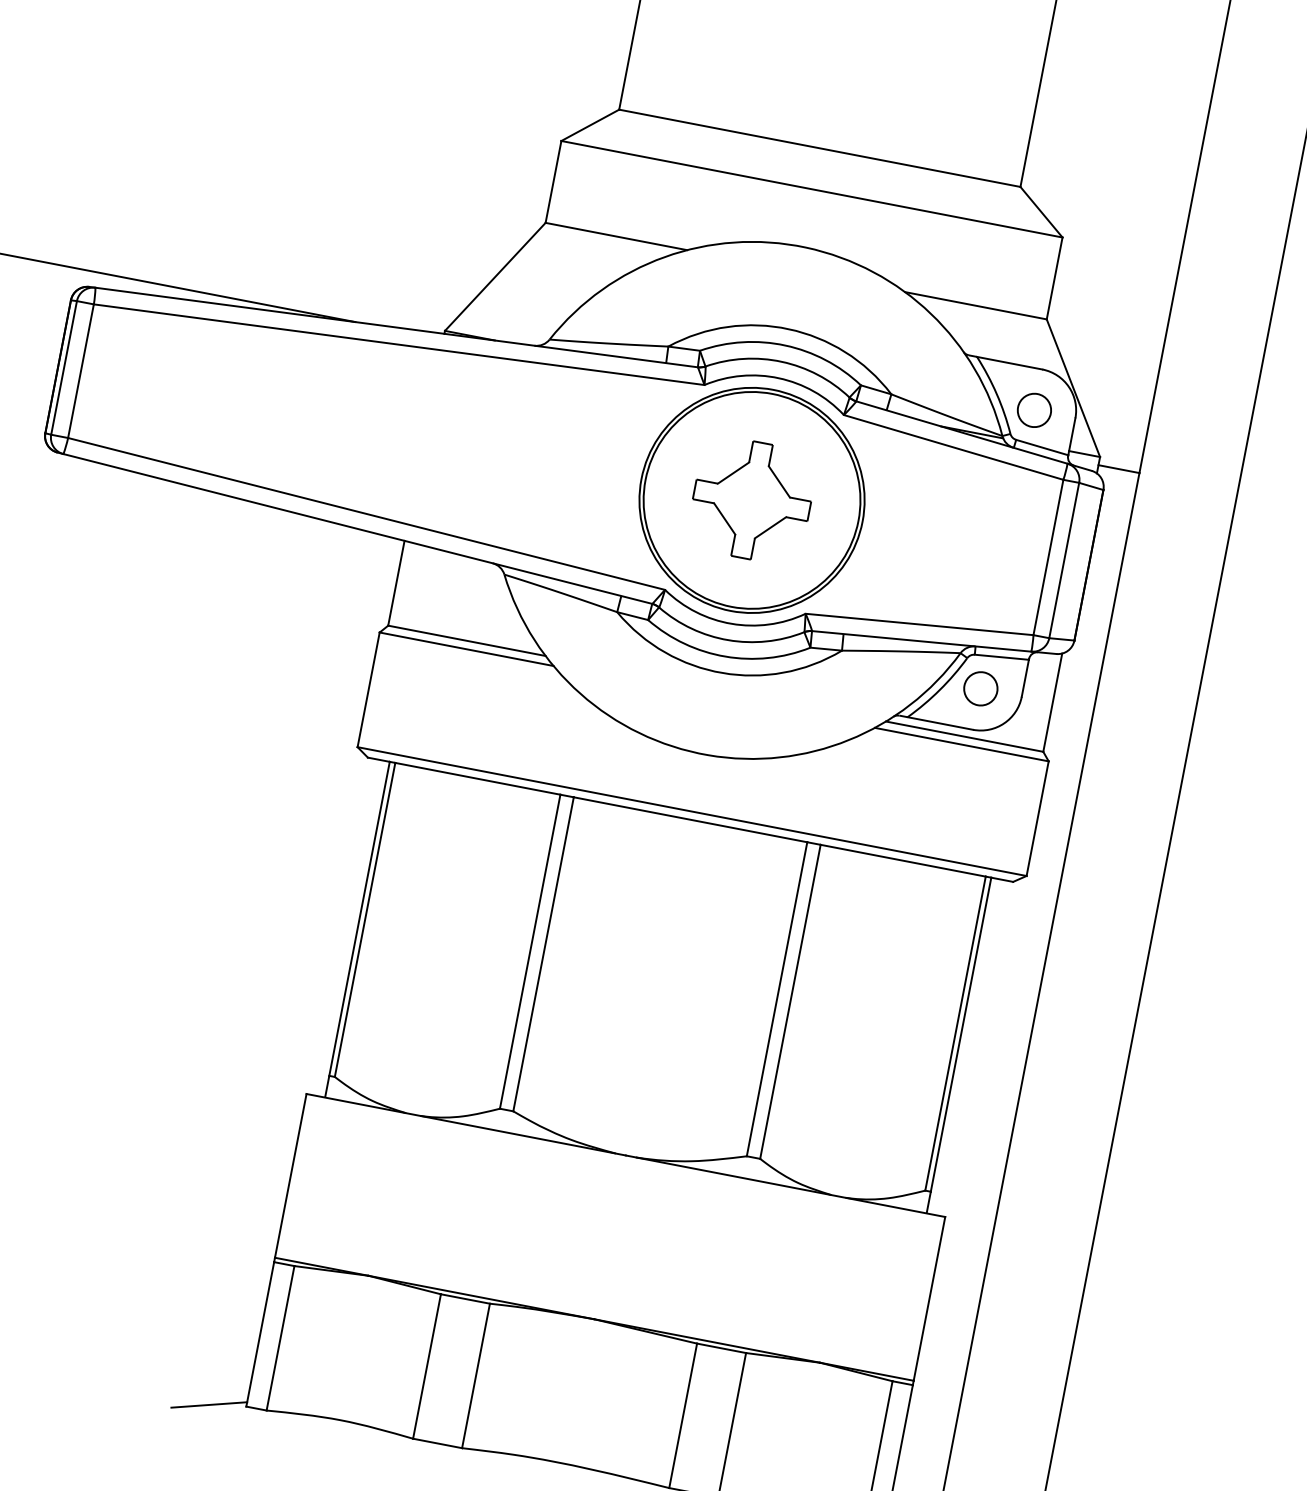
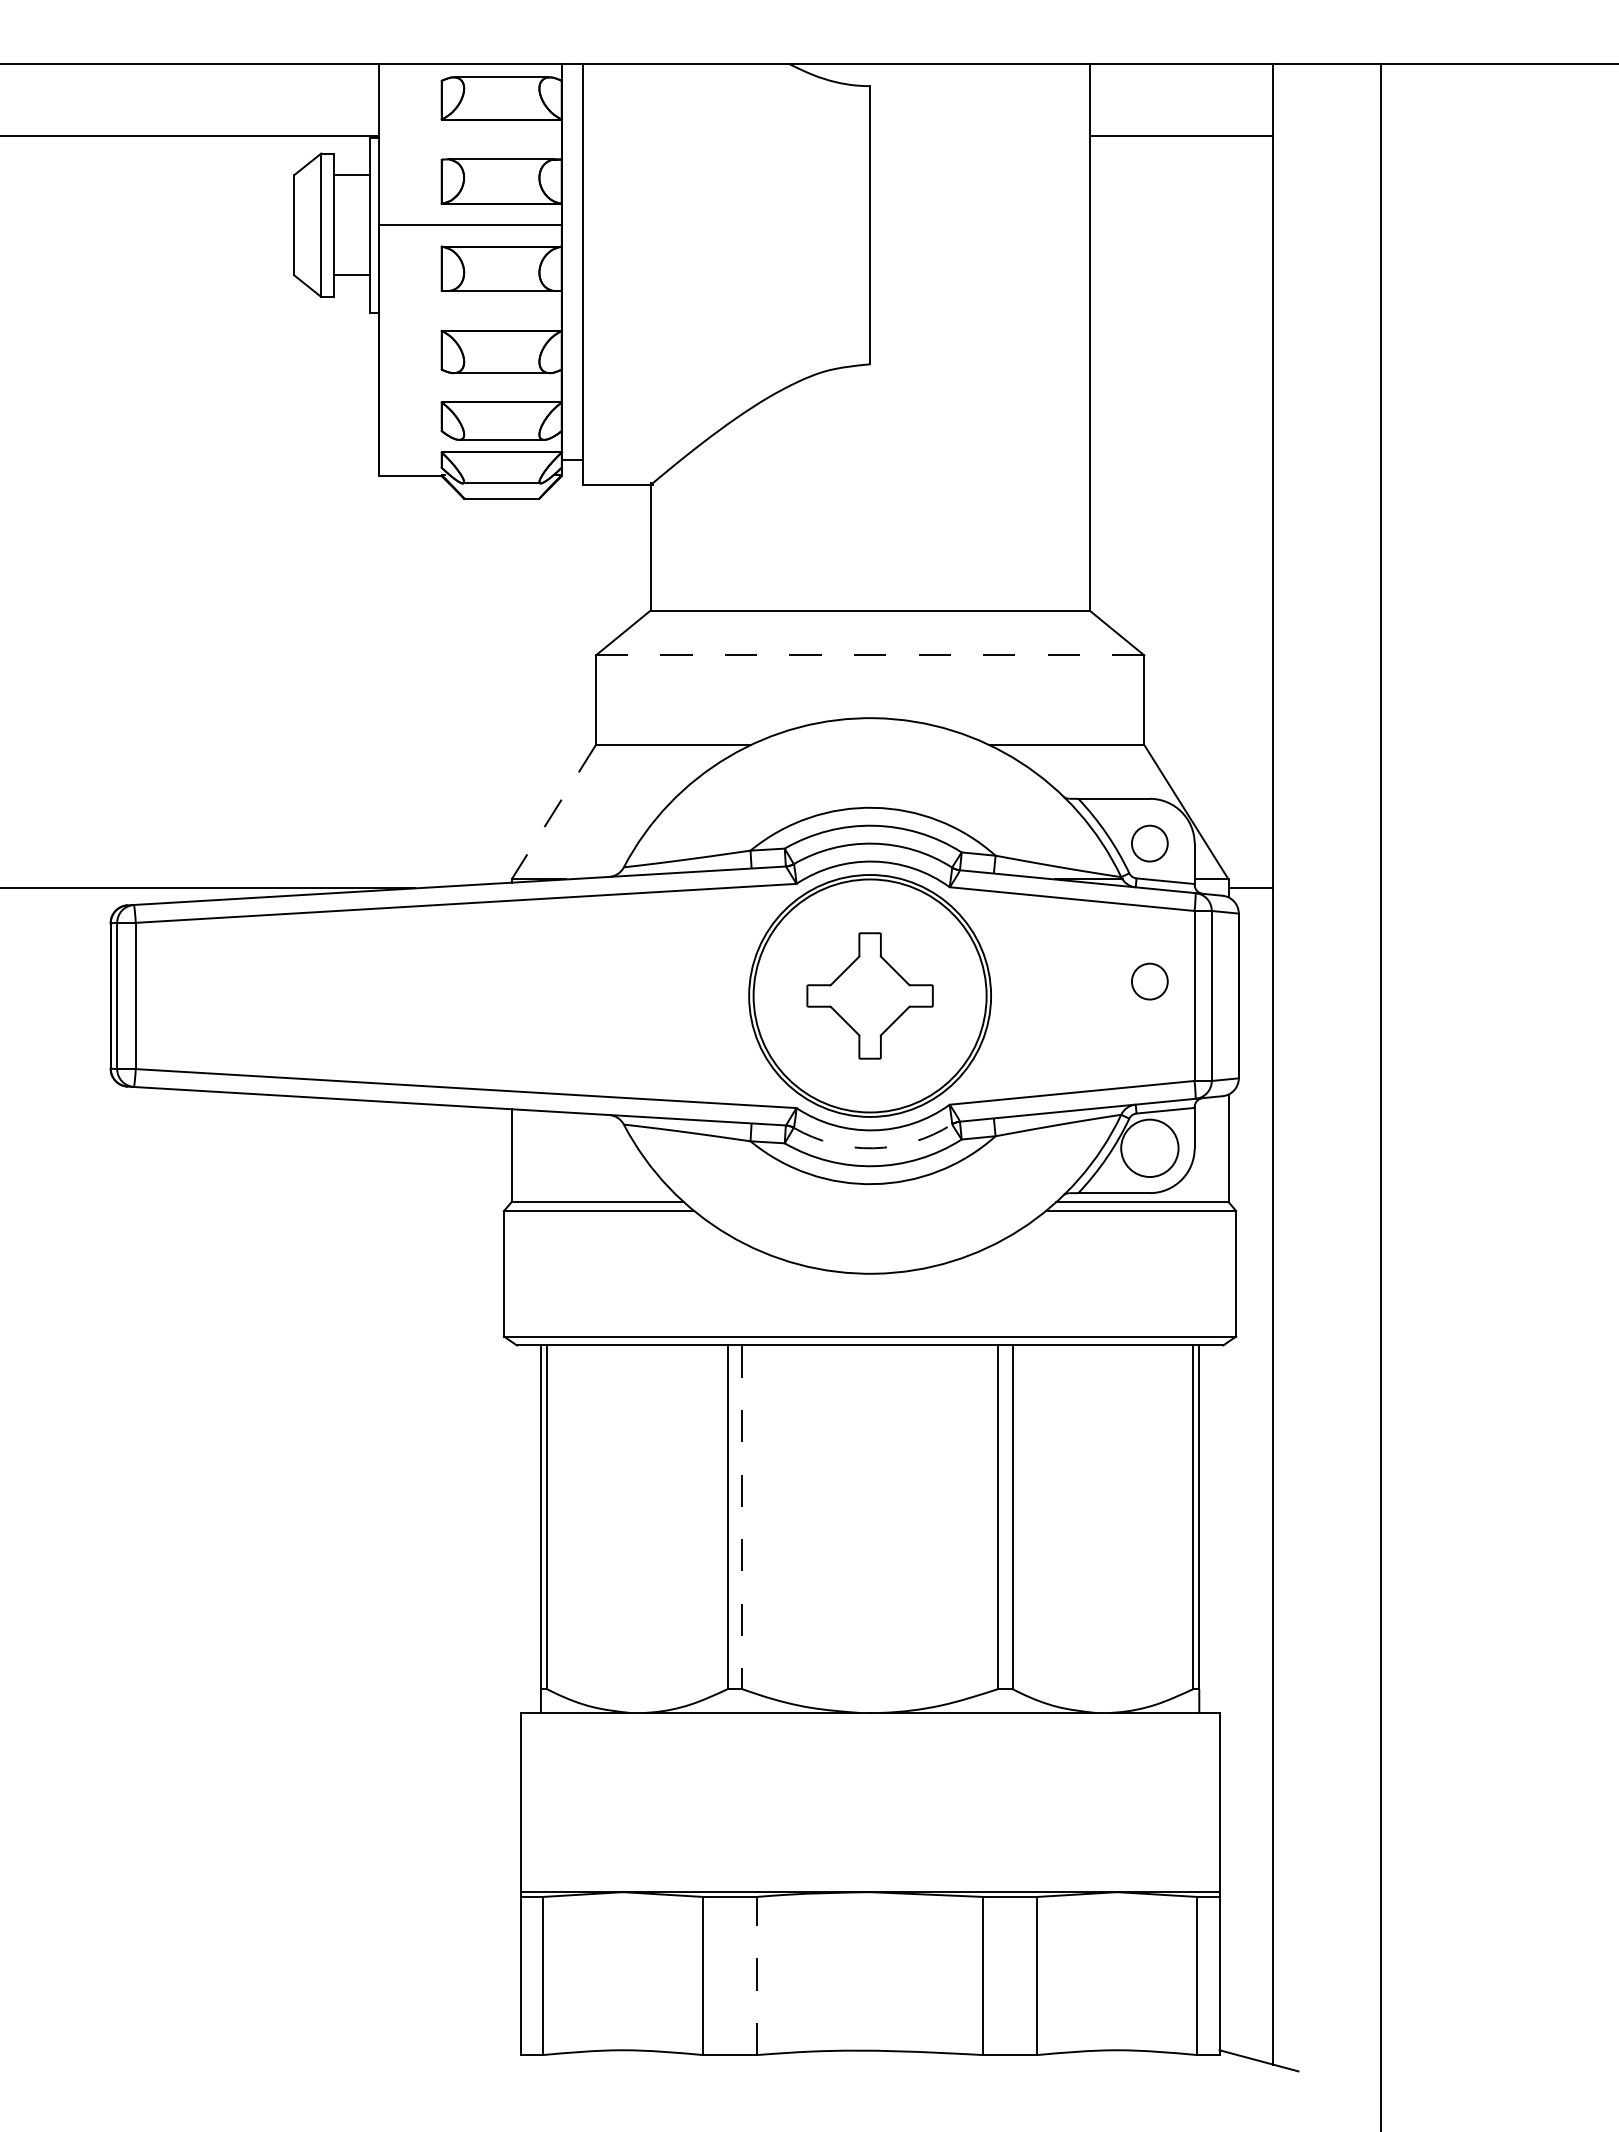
line: (811, 189) -> (869, 655), solid -> dashed
line: (495, 277) -> (553, 812), solid -> dashed
circle: (1009, 536) -> (1149, 981), added
arc: (728, 640) -> (873, 1148), solid -> dashed
circle: (980, 688) -> (1149, 1148), size x1.6
line: (543, 954) -> (742, 1517), solid -> dashed
line: (475, 1375) -> (756, 1975), solid -> dashed
line: (208, 1404) -> (480, 2060), removed

